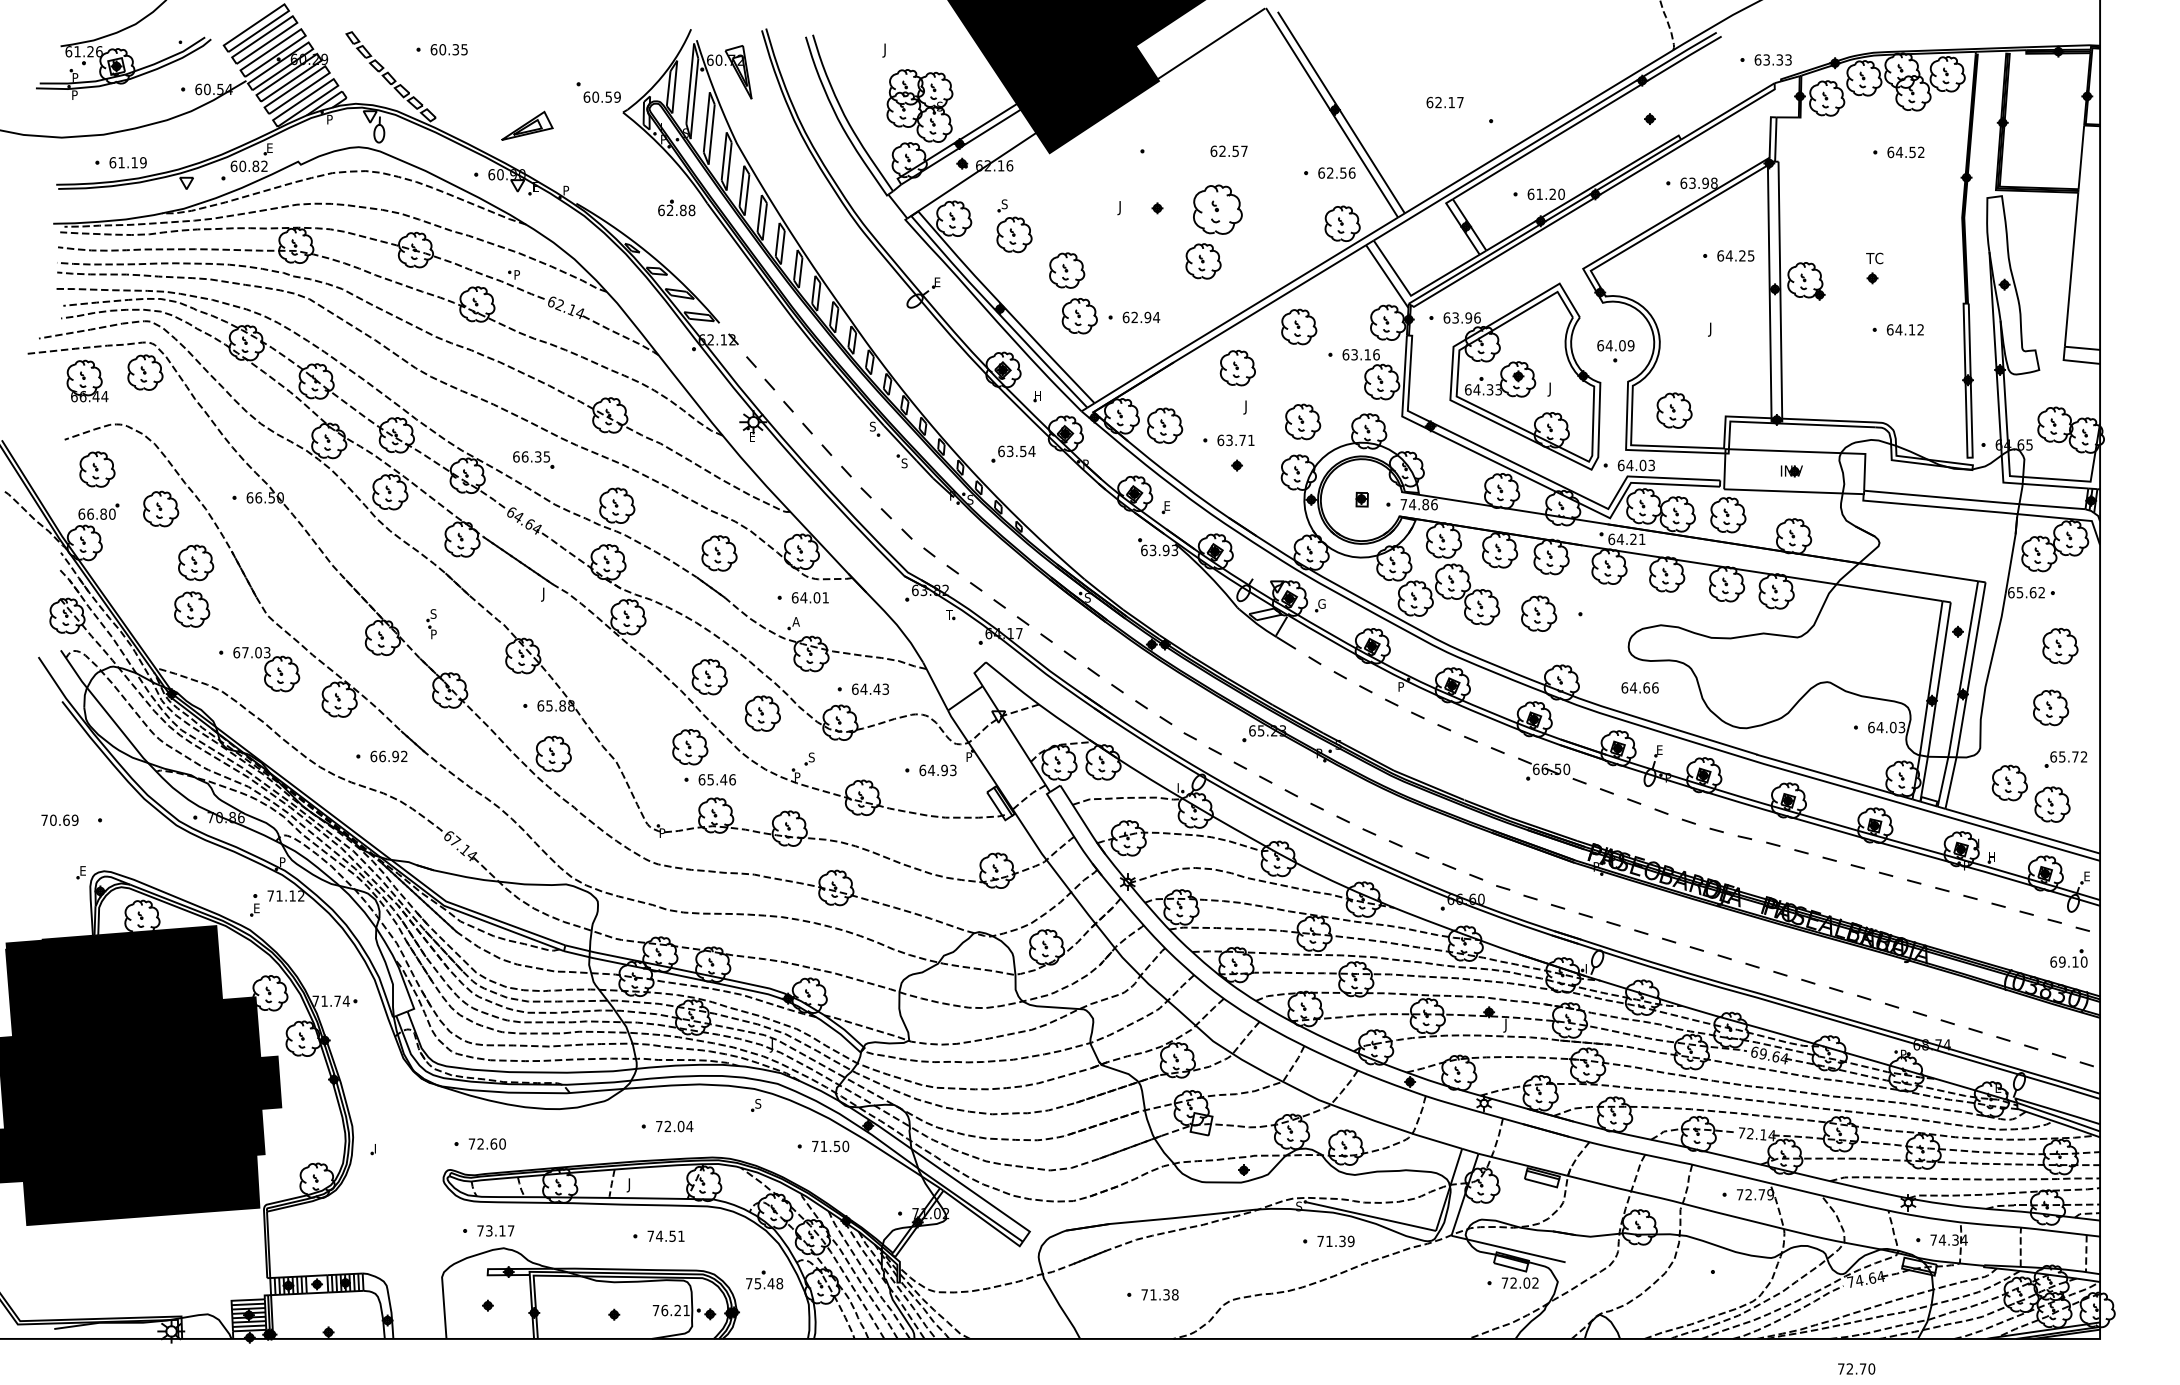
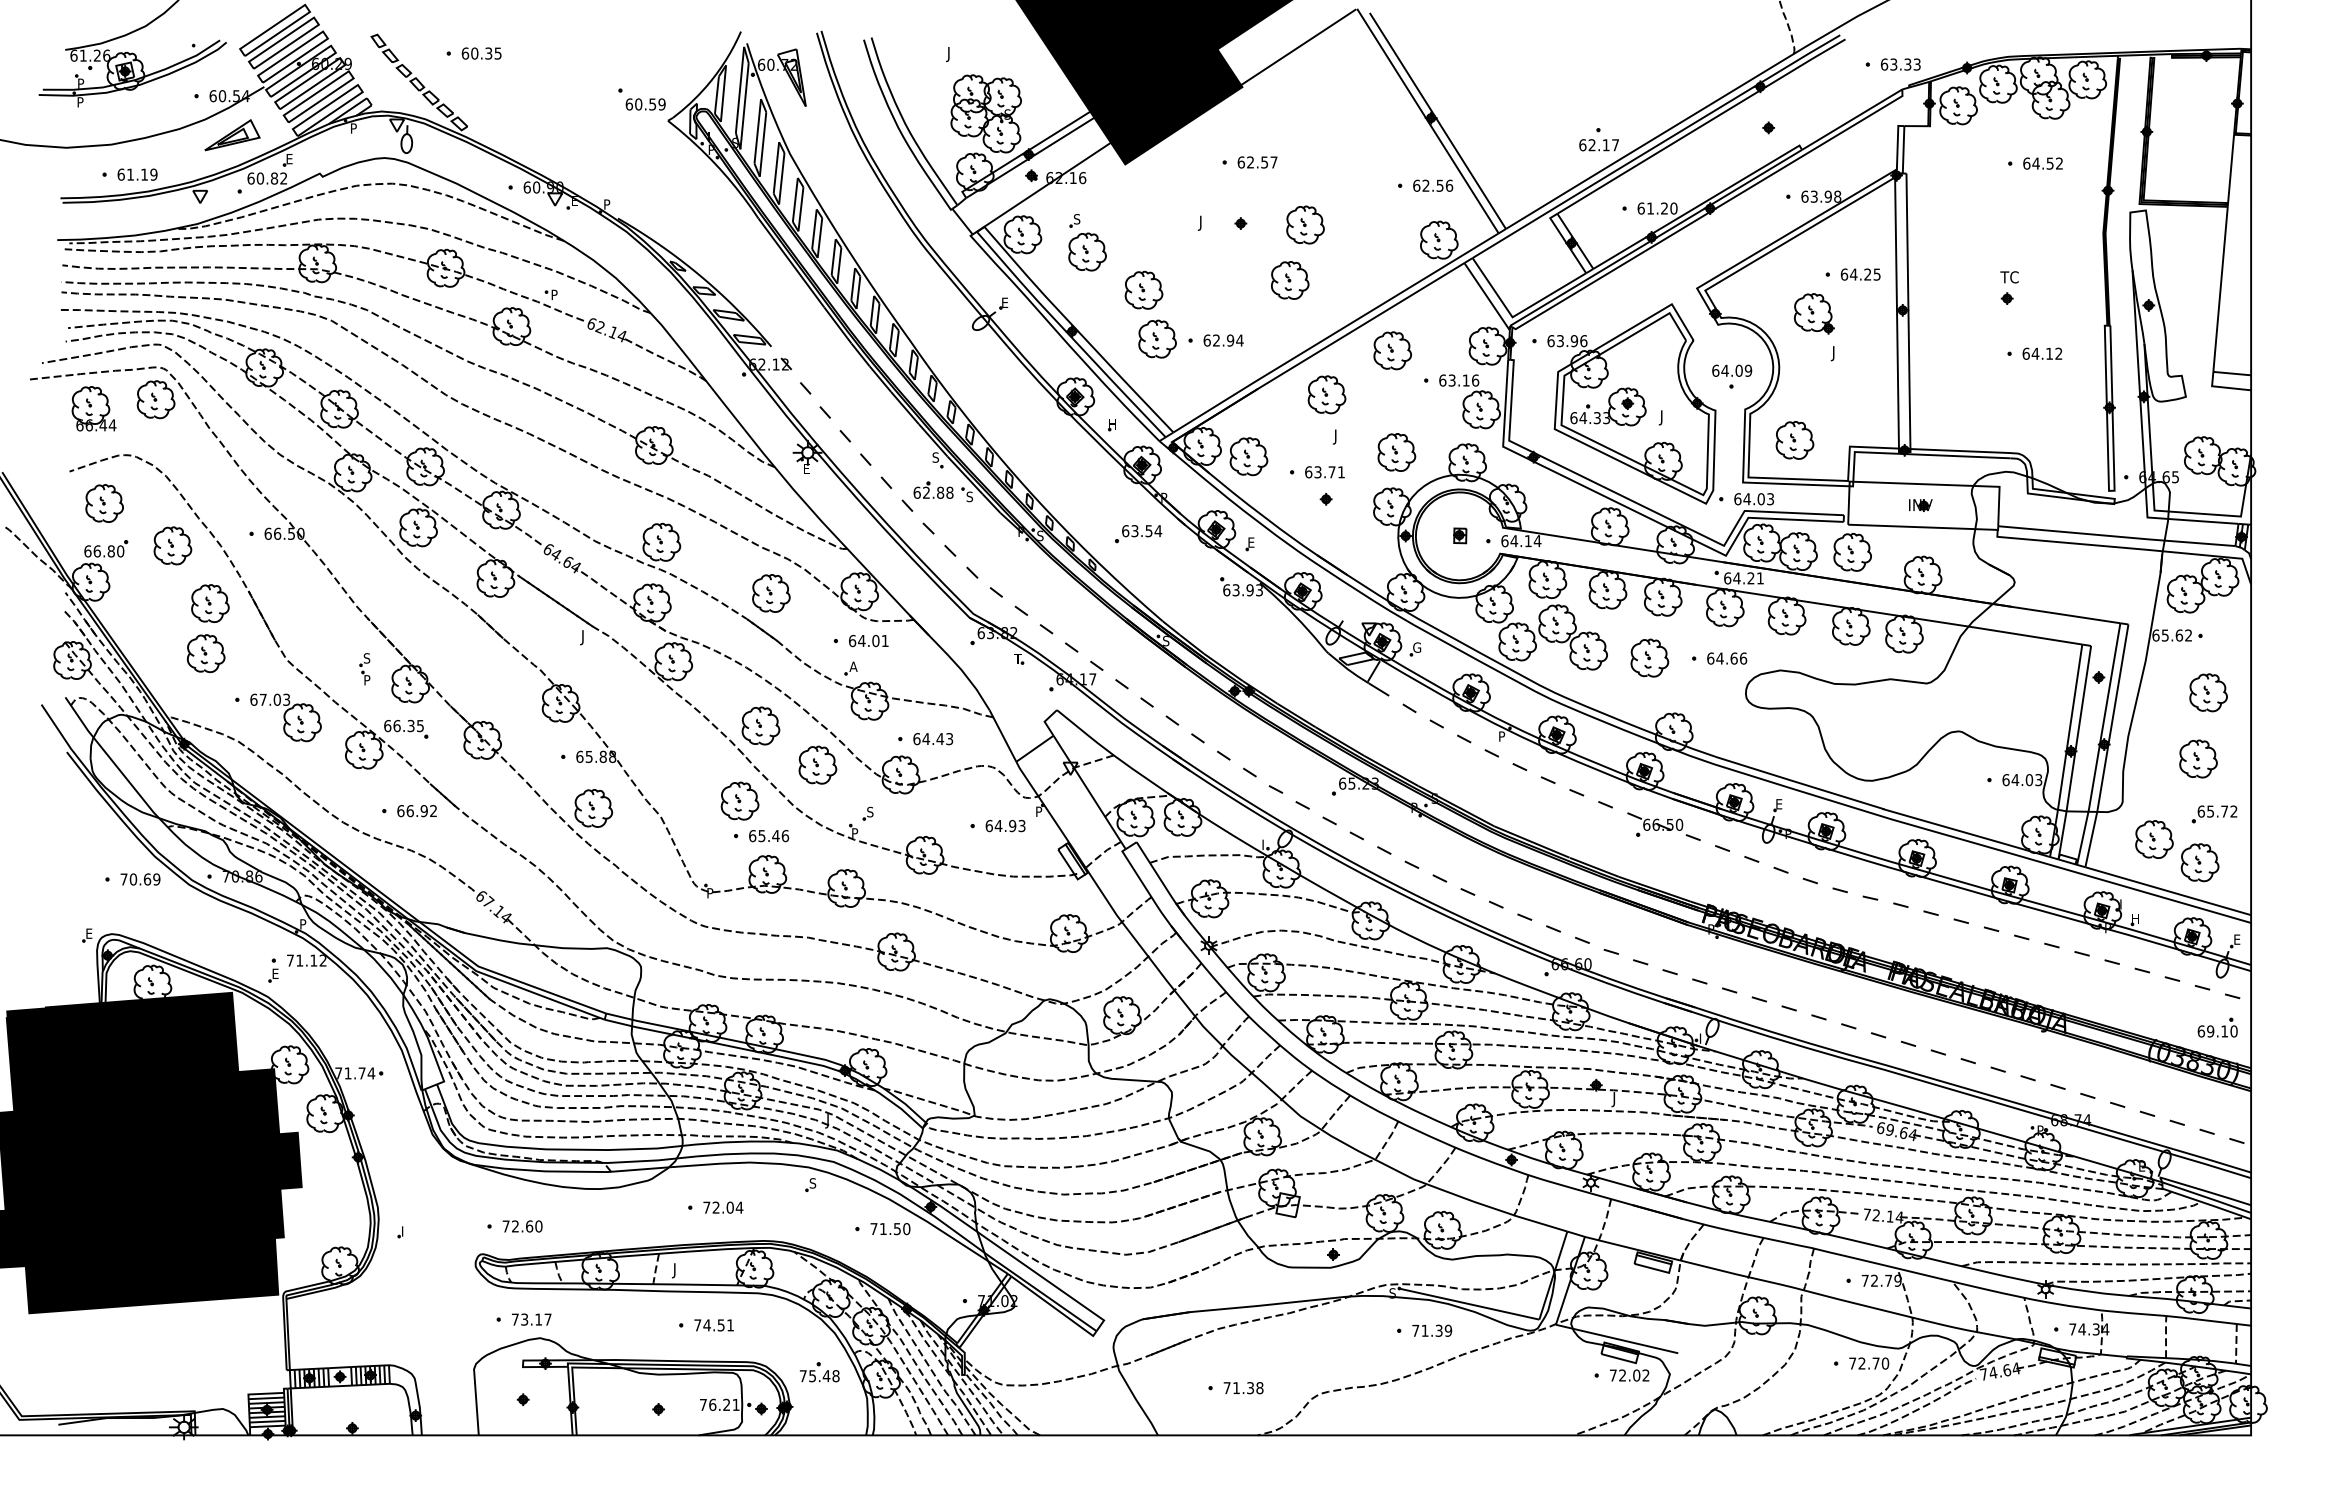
text: (1444, 102) -> (1598, 145), moved
part: (527, 126) -> (232, 135), moved
text: (1229, 151) -> (1257, 162), moved
part: (676, 207) -> (933, 489), moved
part: (1217, 209) -> (1305, 224), size x0.71
part: (1805, 281) -> (1813, 313), moved
part: (1013, 454) -> (1138, 534), moved
part: (533, 460) -> (406, 729), moved
text: (1419, 504) -> (1521, 541), 74.86 -> 64.14
part: (431, 624) -> (364, 669), moved
text: (1640, 687) -> (1727, 658), moved
text: (59, 820) -> (140, 879), moved
text: (1856, 1368) -> (1869, 1363), moved

